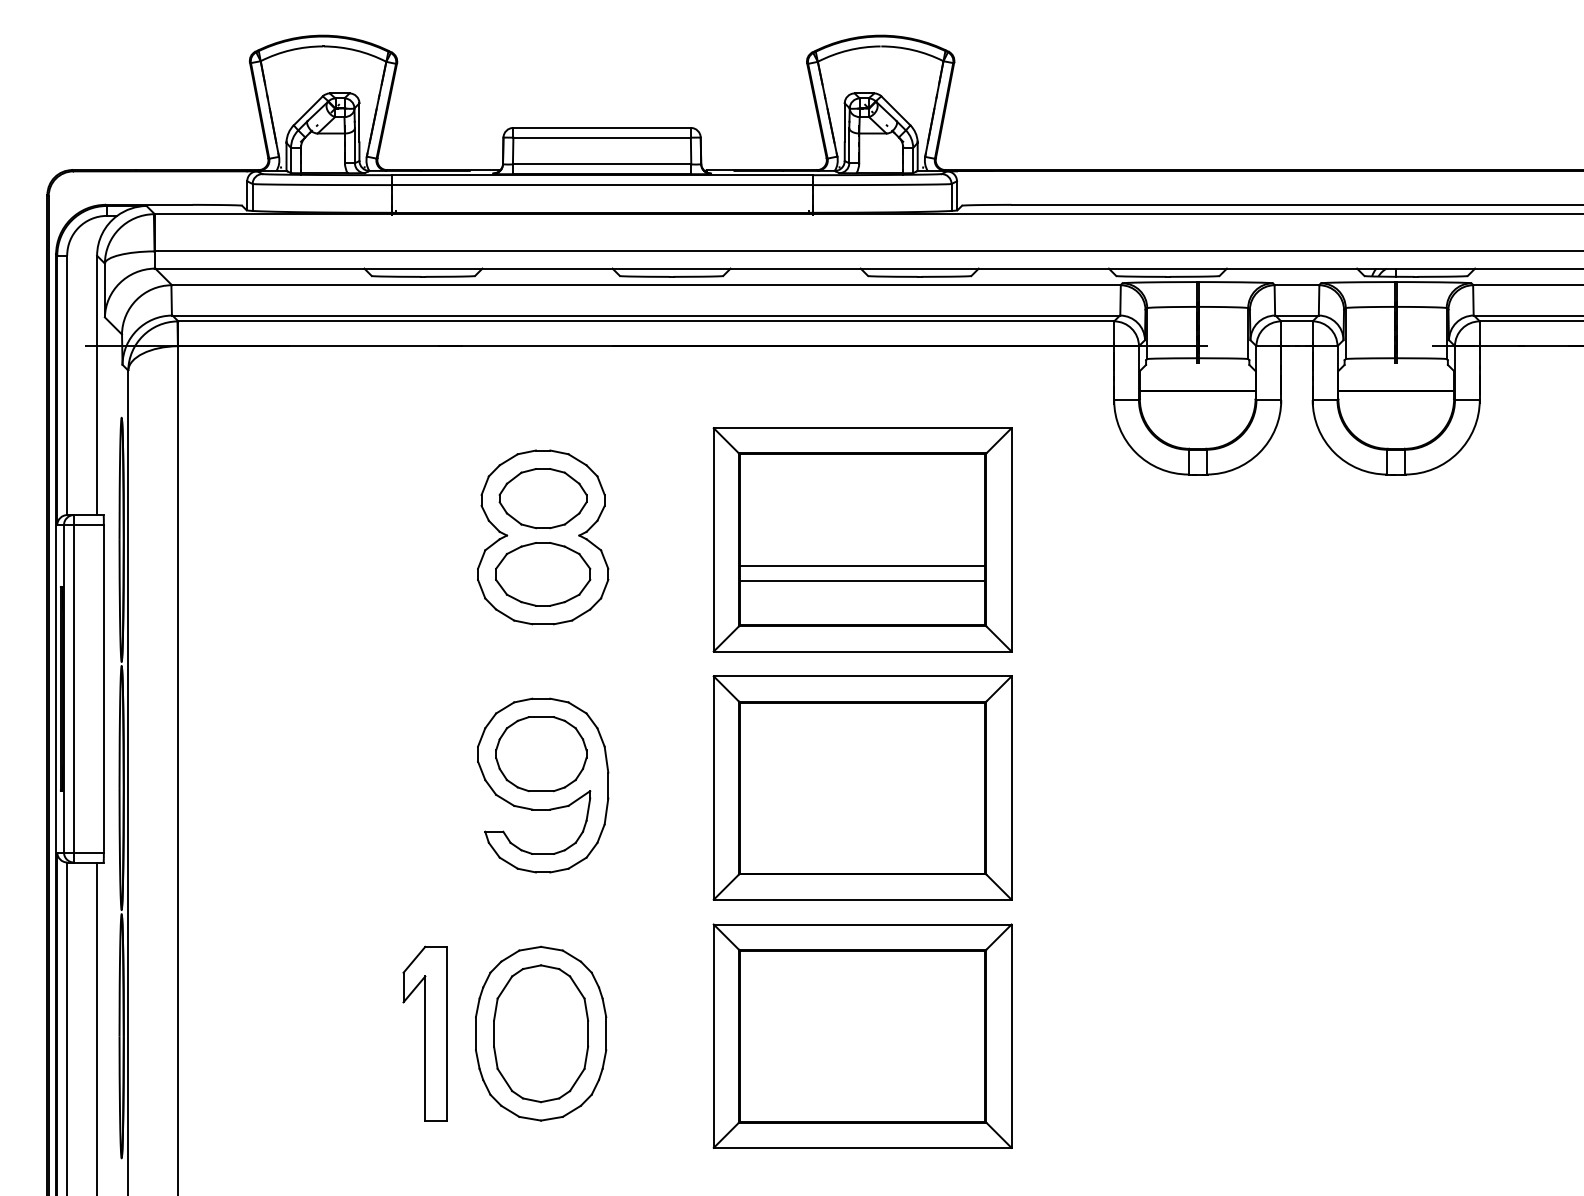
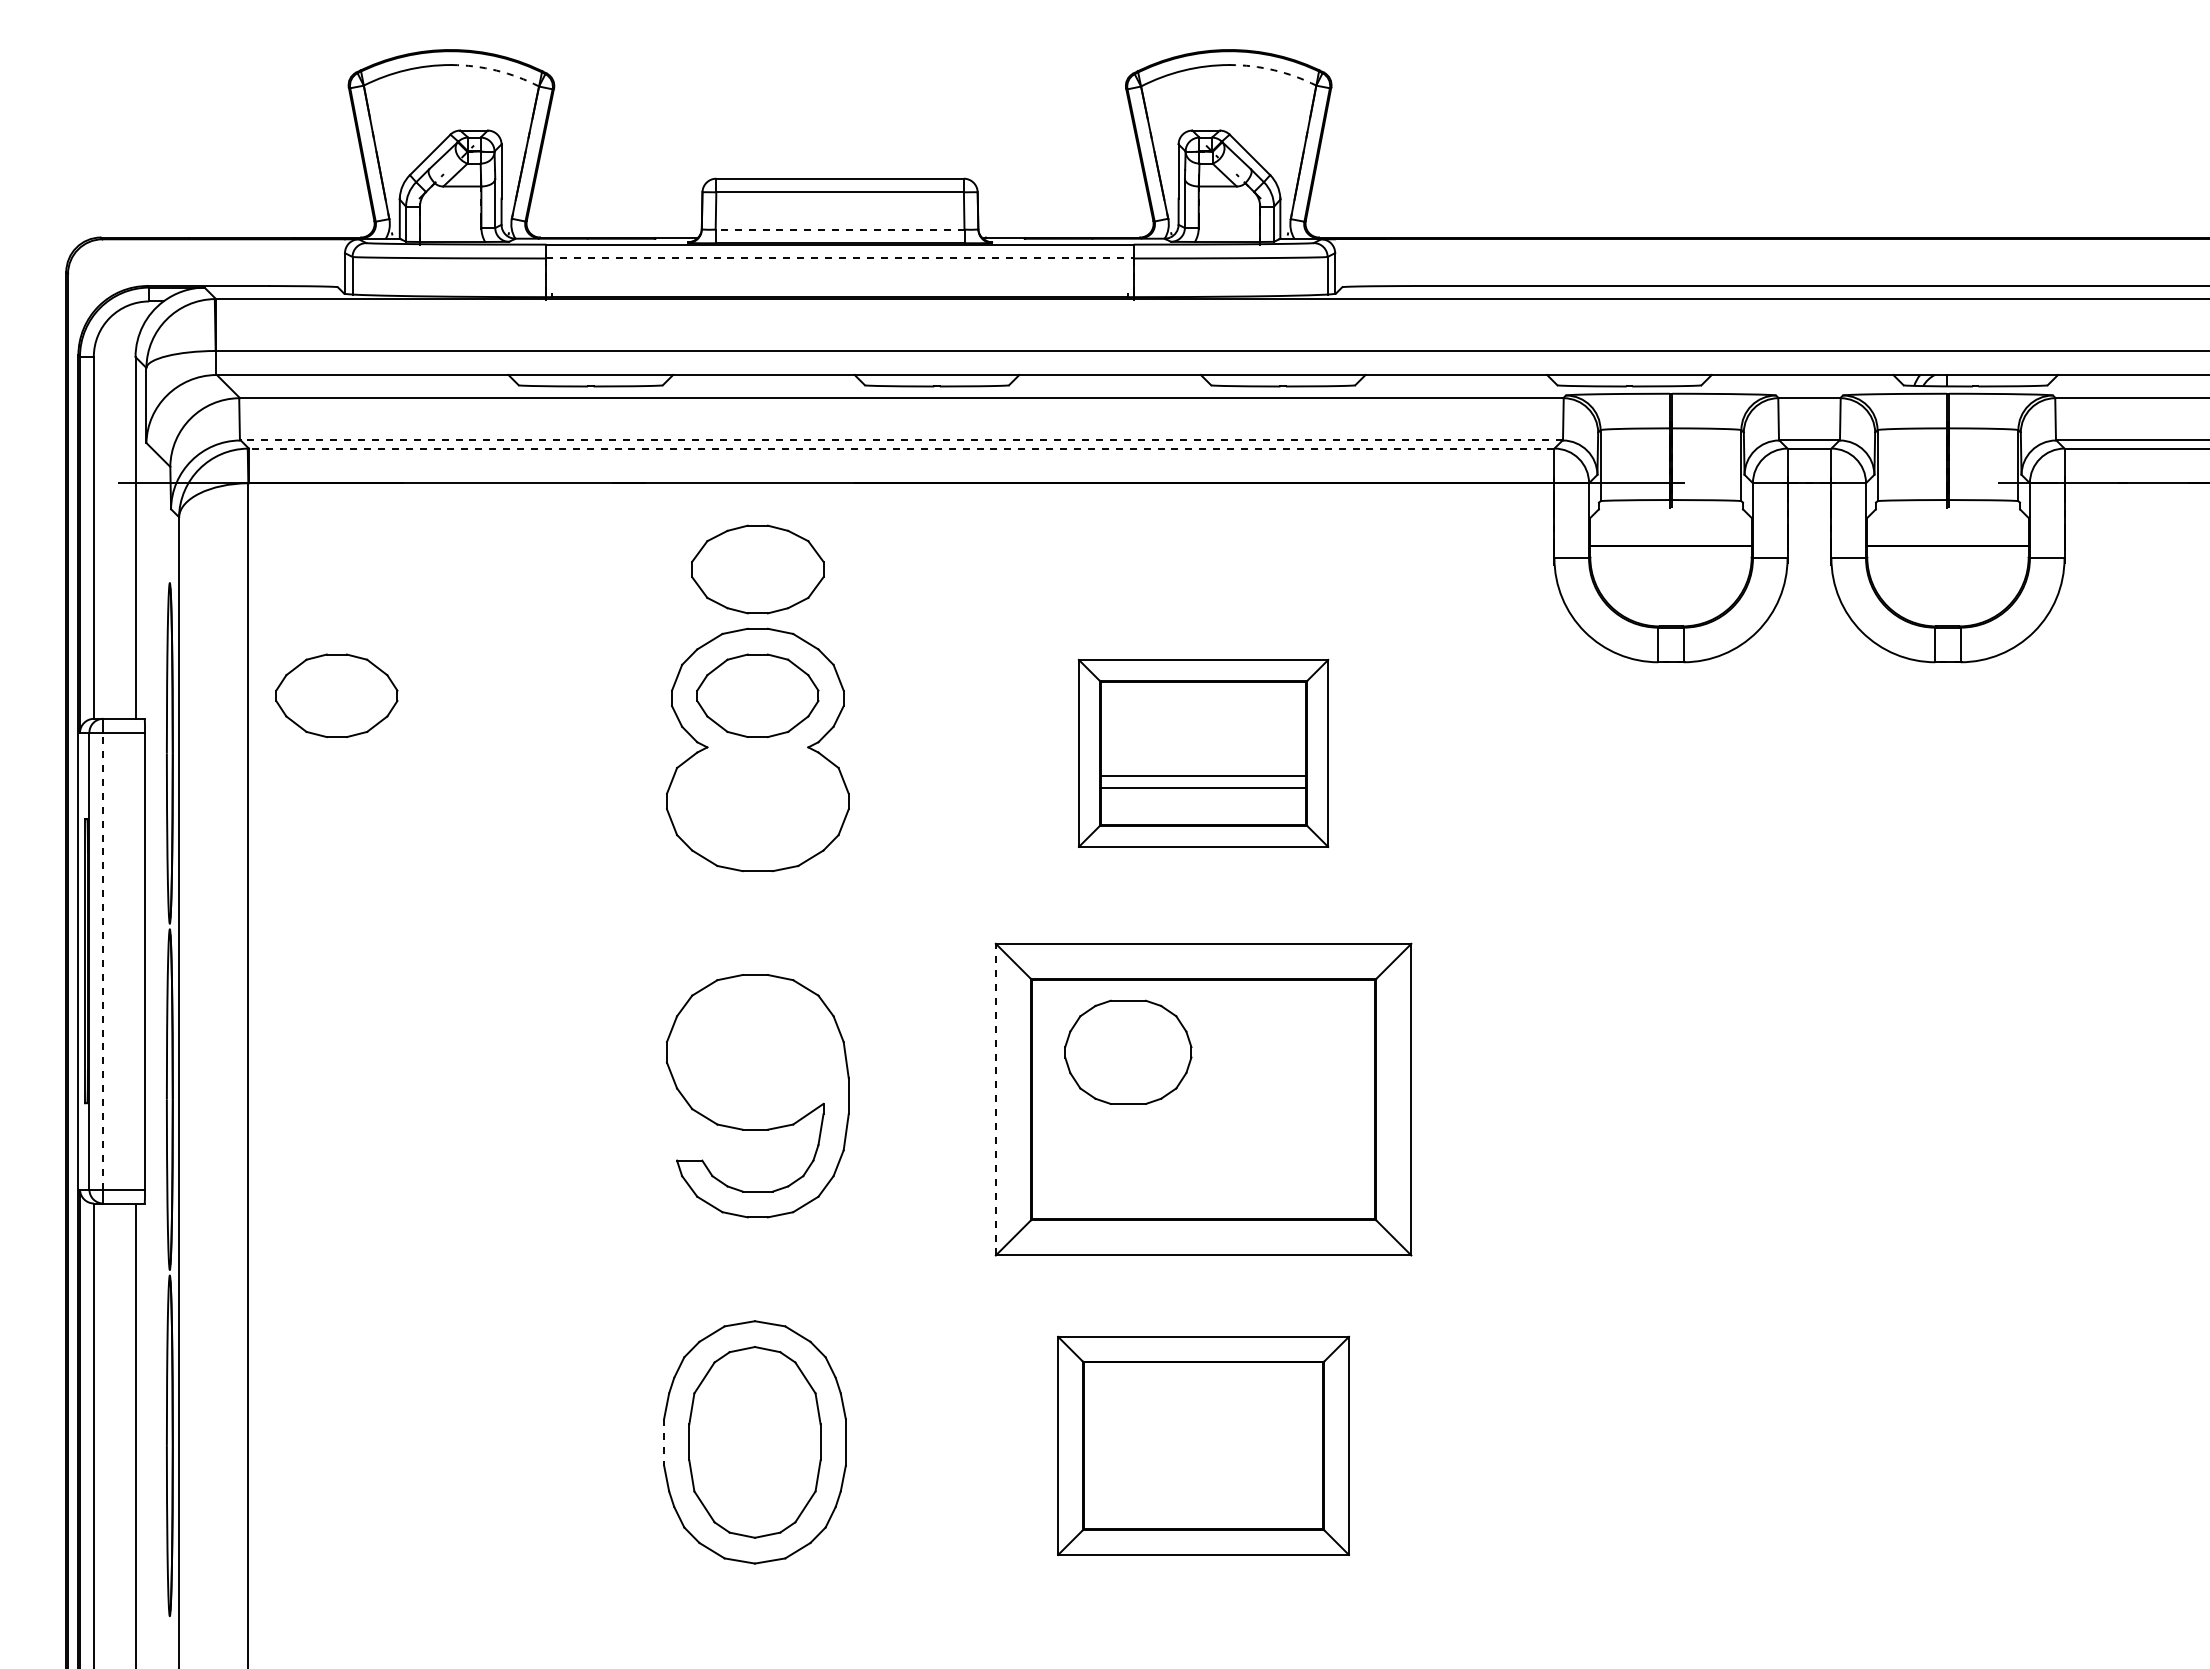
arc: (355, 50) -> (496, 70), solid -> dashed
arc: (913, 50) -> (1274, 70), solid -> dashed
line: (601, 164) -> (839, 229), solid -> dashed
line: (602, 185) -> (840, 258), solid -> dashed
line: (646, 315) -> (901, 440), solid -> dashed
line: (646, 321) -> (901, 448), solid -> dashed
part: (241, 498) -> (336, 695), added
part: (862, 539) -> (1203, 753), size x0.6
part: (542, 574) -> (757, 569), moved
line: (74, 689) -> (103, 961), solid -> dashed
part: (541, 753) -> (1128, 1051), moved
line: (713, 787) -> (995, 1099), solid -> dashed
part: (425, 1033) -> (593, 1442), removed
line: (476, 1033) -> (664, 1442), solid -> dashed
part: (862, 1035) -> (1203, 1445), size x0.7

